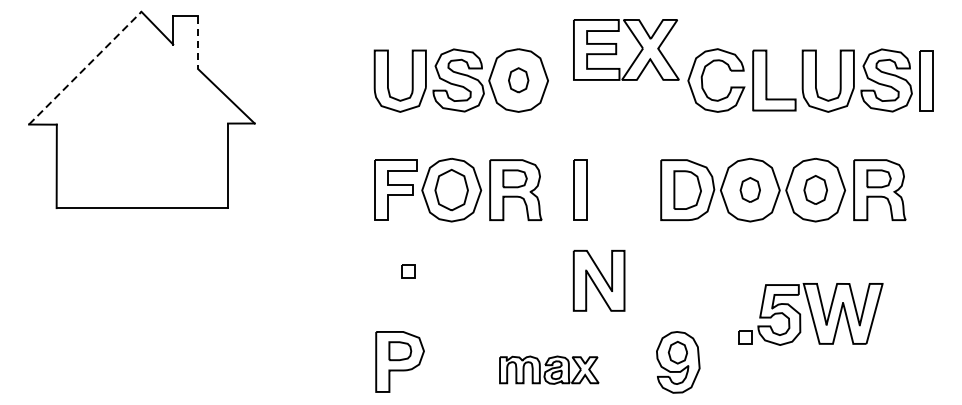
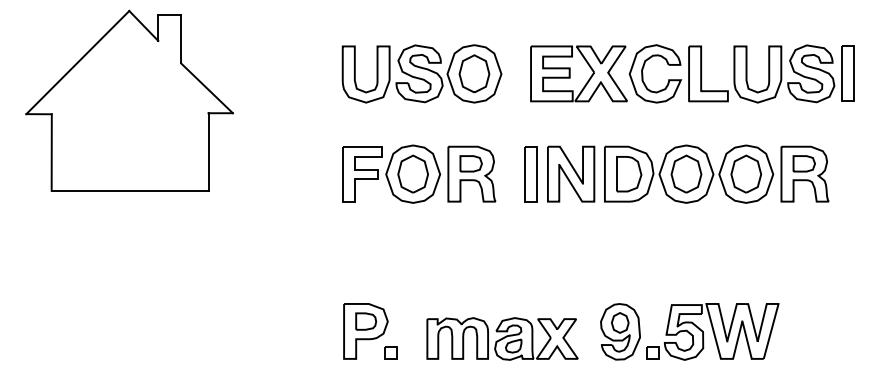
line: (198, 42) -> (181, 39), dashed -> solid
part: (617, 49) -> (570, 73), moved
line: (84, 68) -> (77, 62), dashed -> solid
part: (518, 80) -> (474, 73), size x1.67
part: (750, 189) -> (686, 173), size x1.67
part: (815, 189) -> (746, 173), size x1.43
part: (408, 271) -> (390, 352), moved
part: (599, 280) -> (571, 173), moved
part: (810, 313) -> (712, 331), moved
part: (549, 369) -> (502, 338), size x1.67

